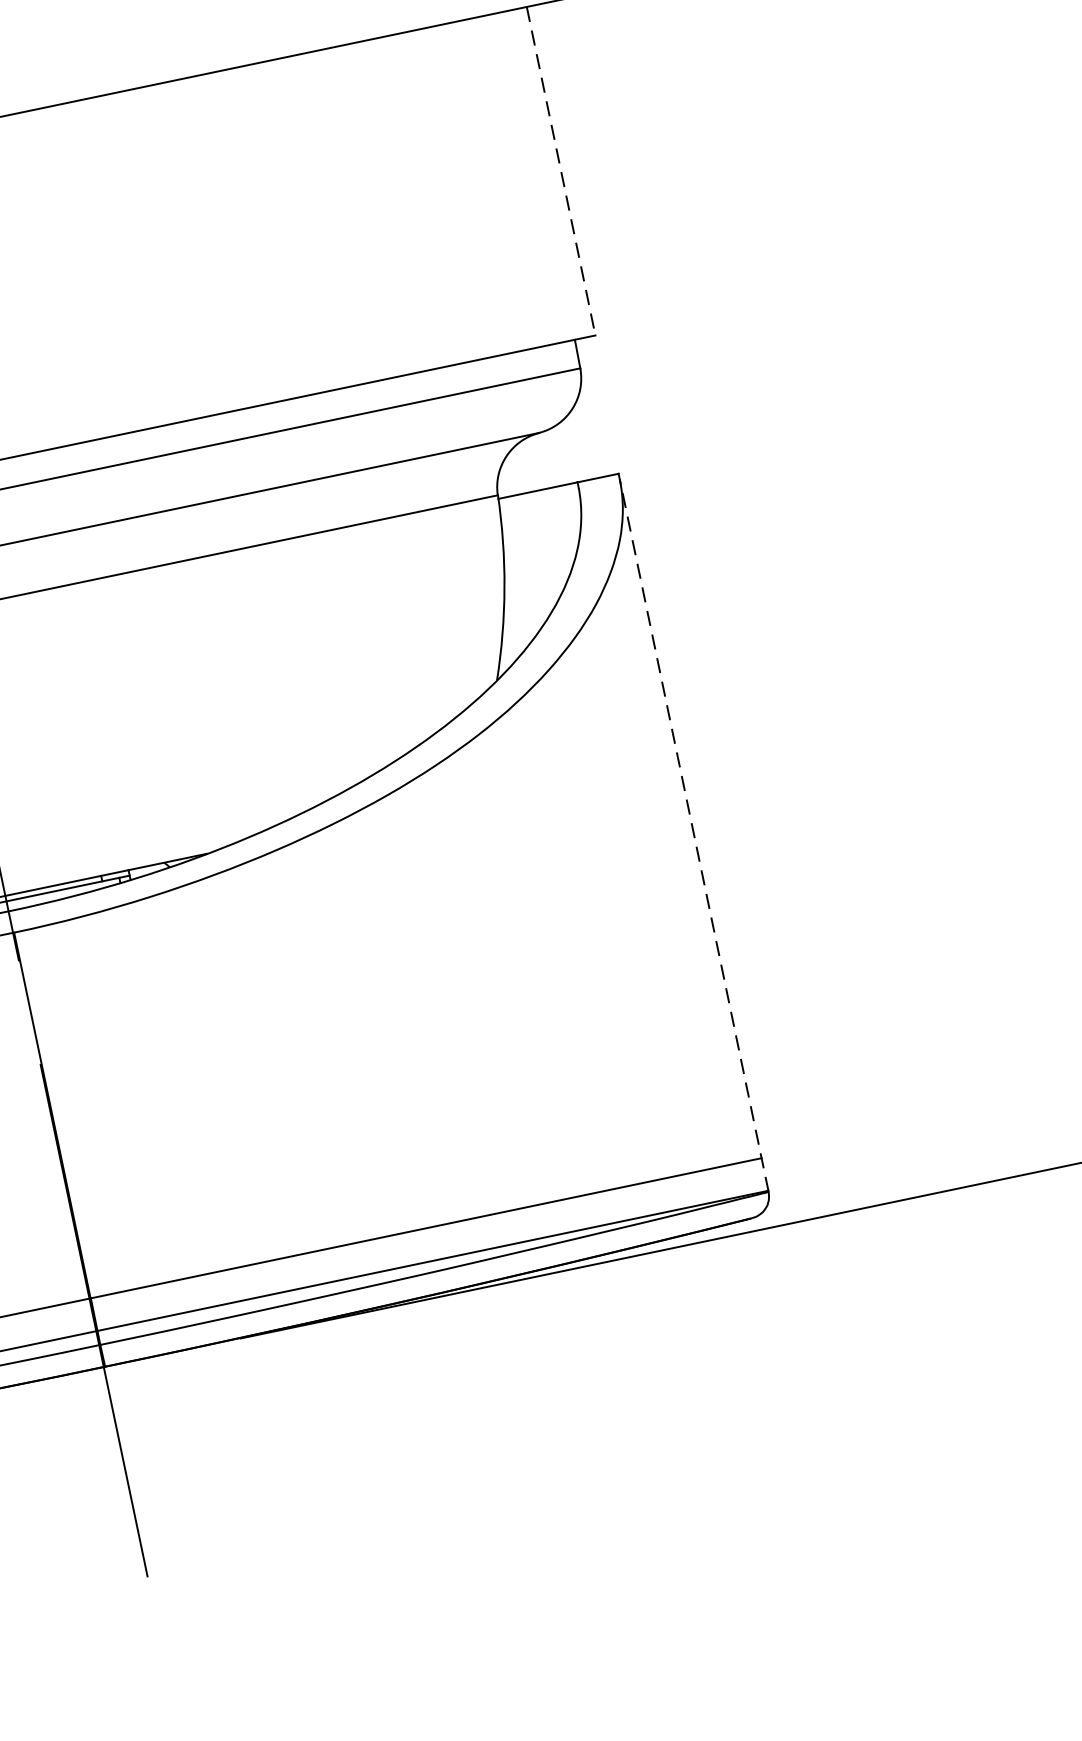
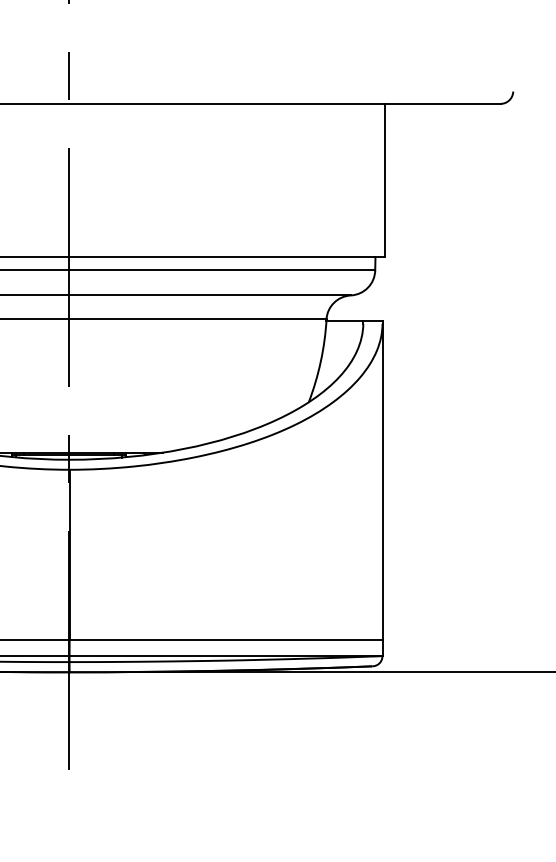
line: (562, 170) -> (385, 180), dashed -> solid
line: (694, 834) -> (382, 489), dashed -> solid

